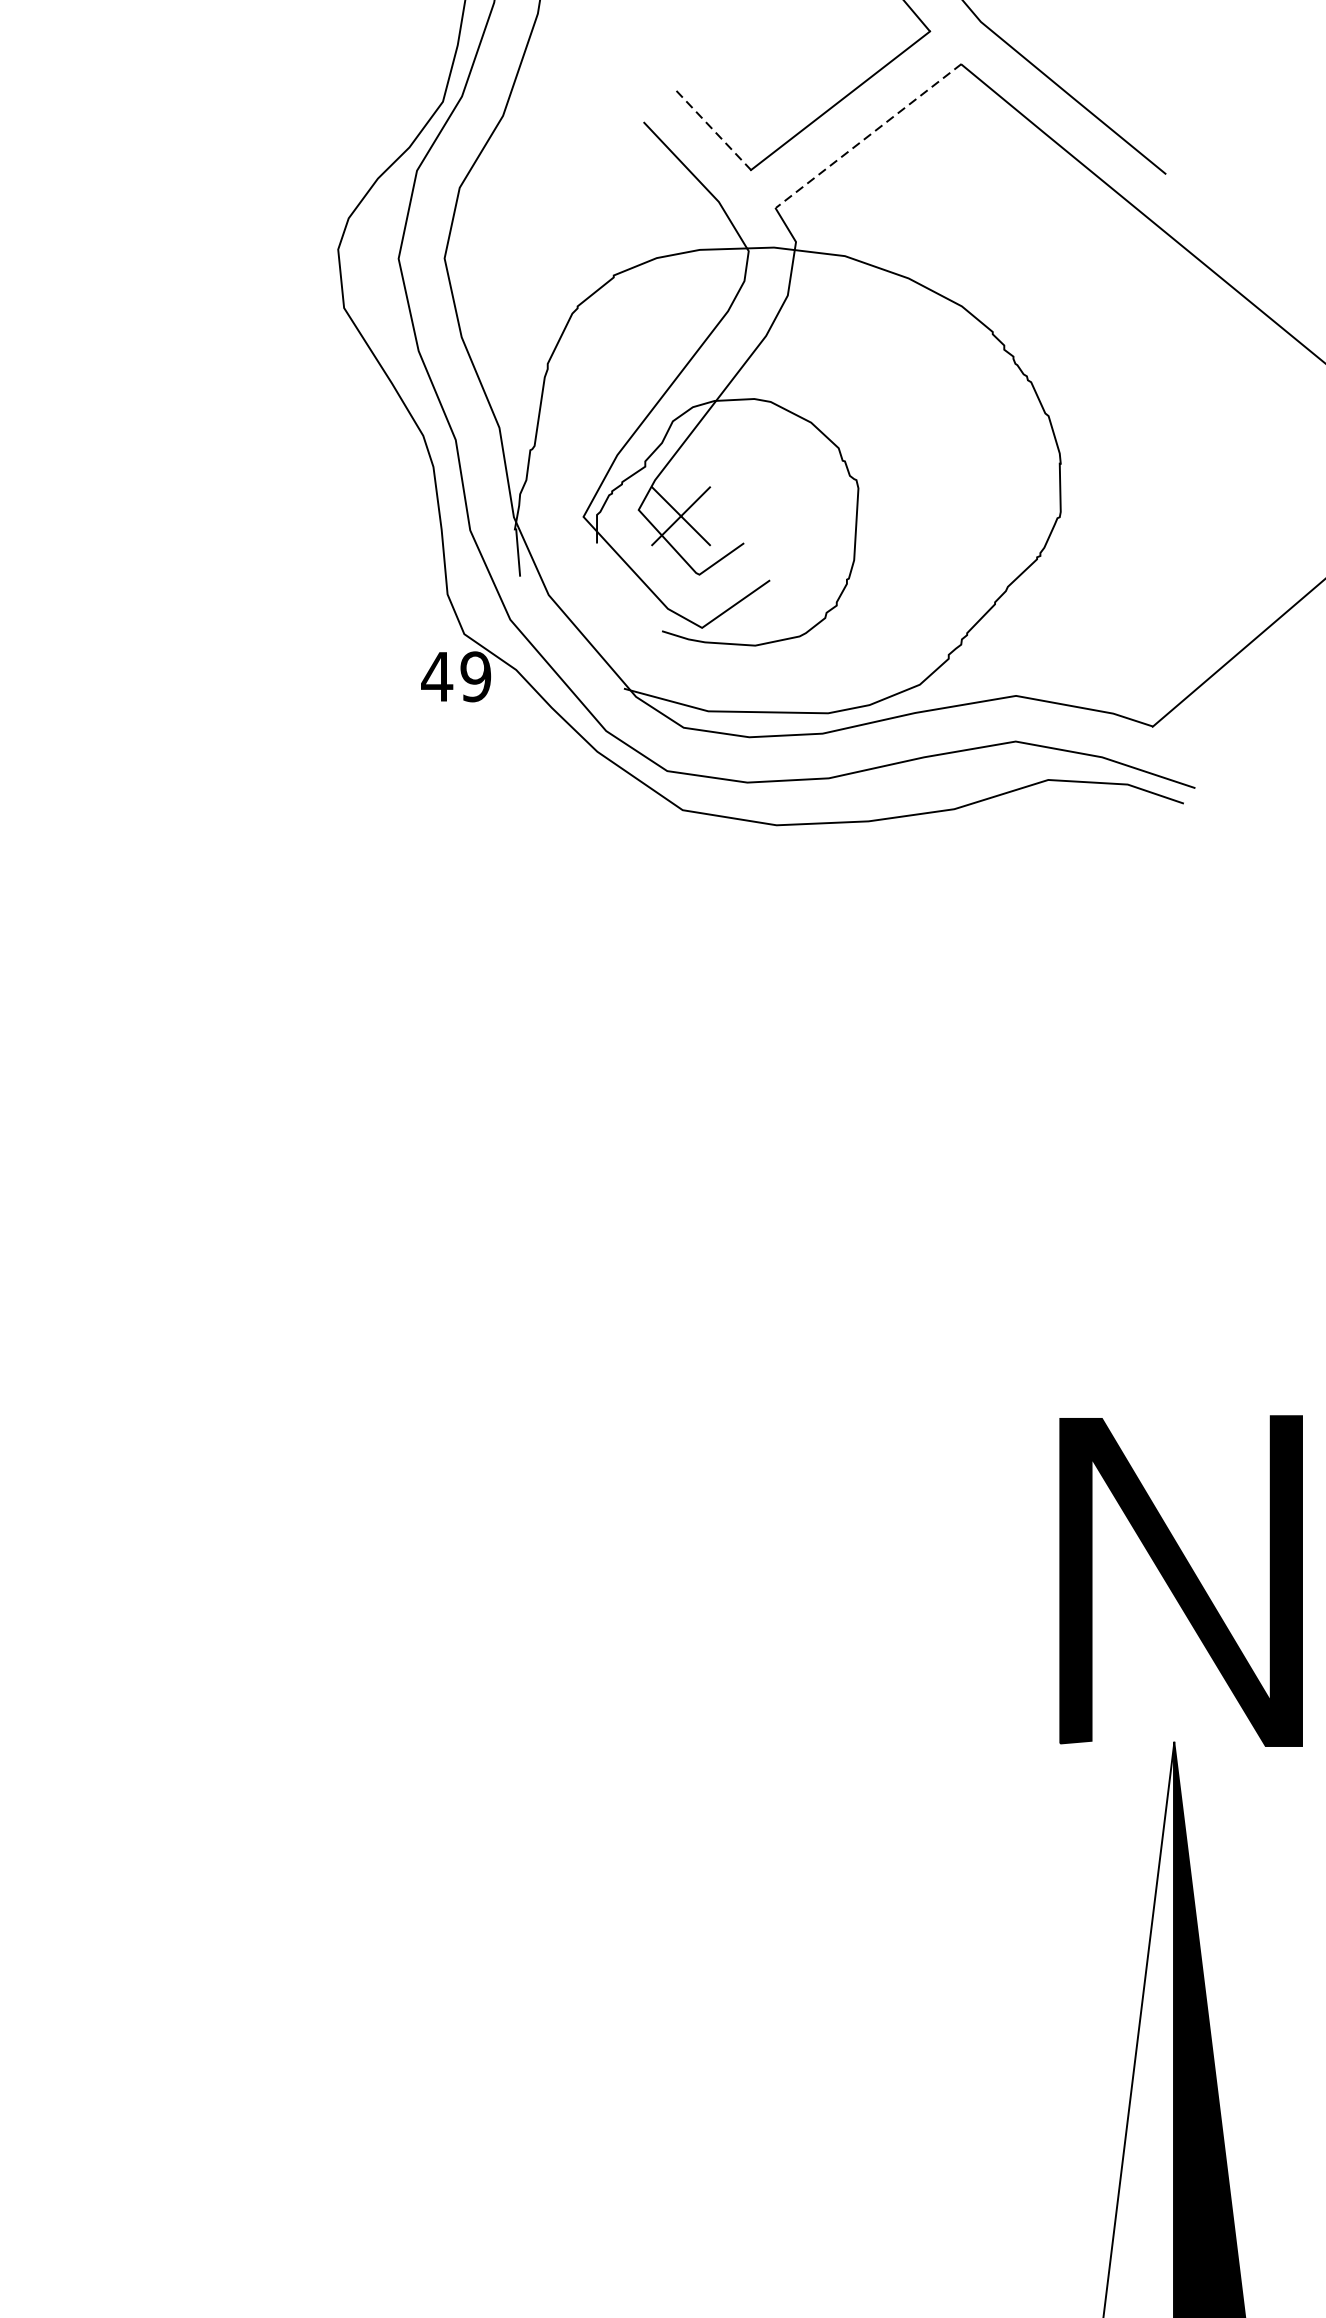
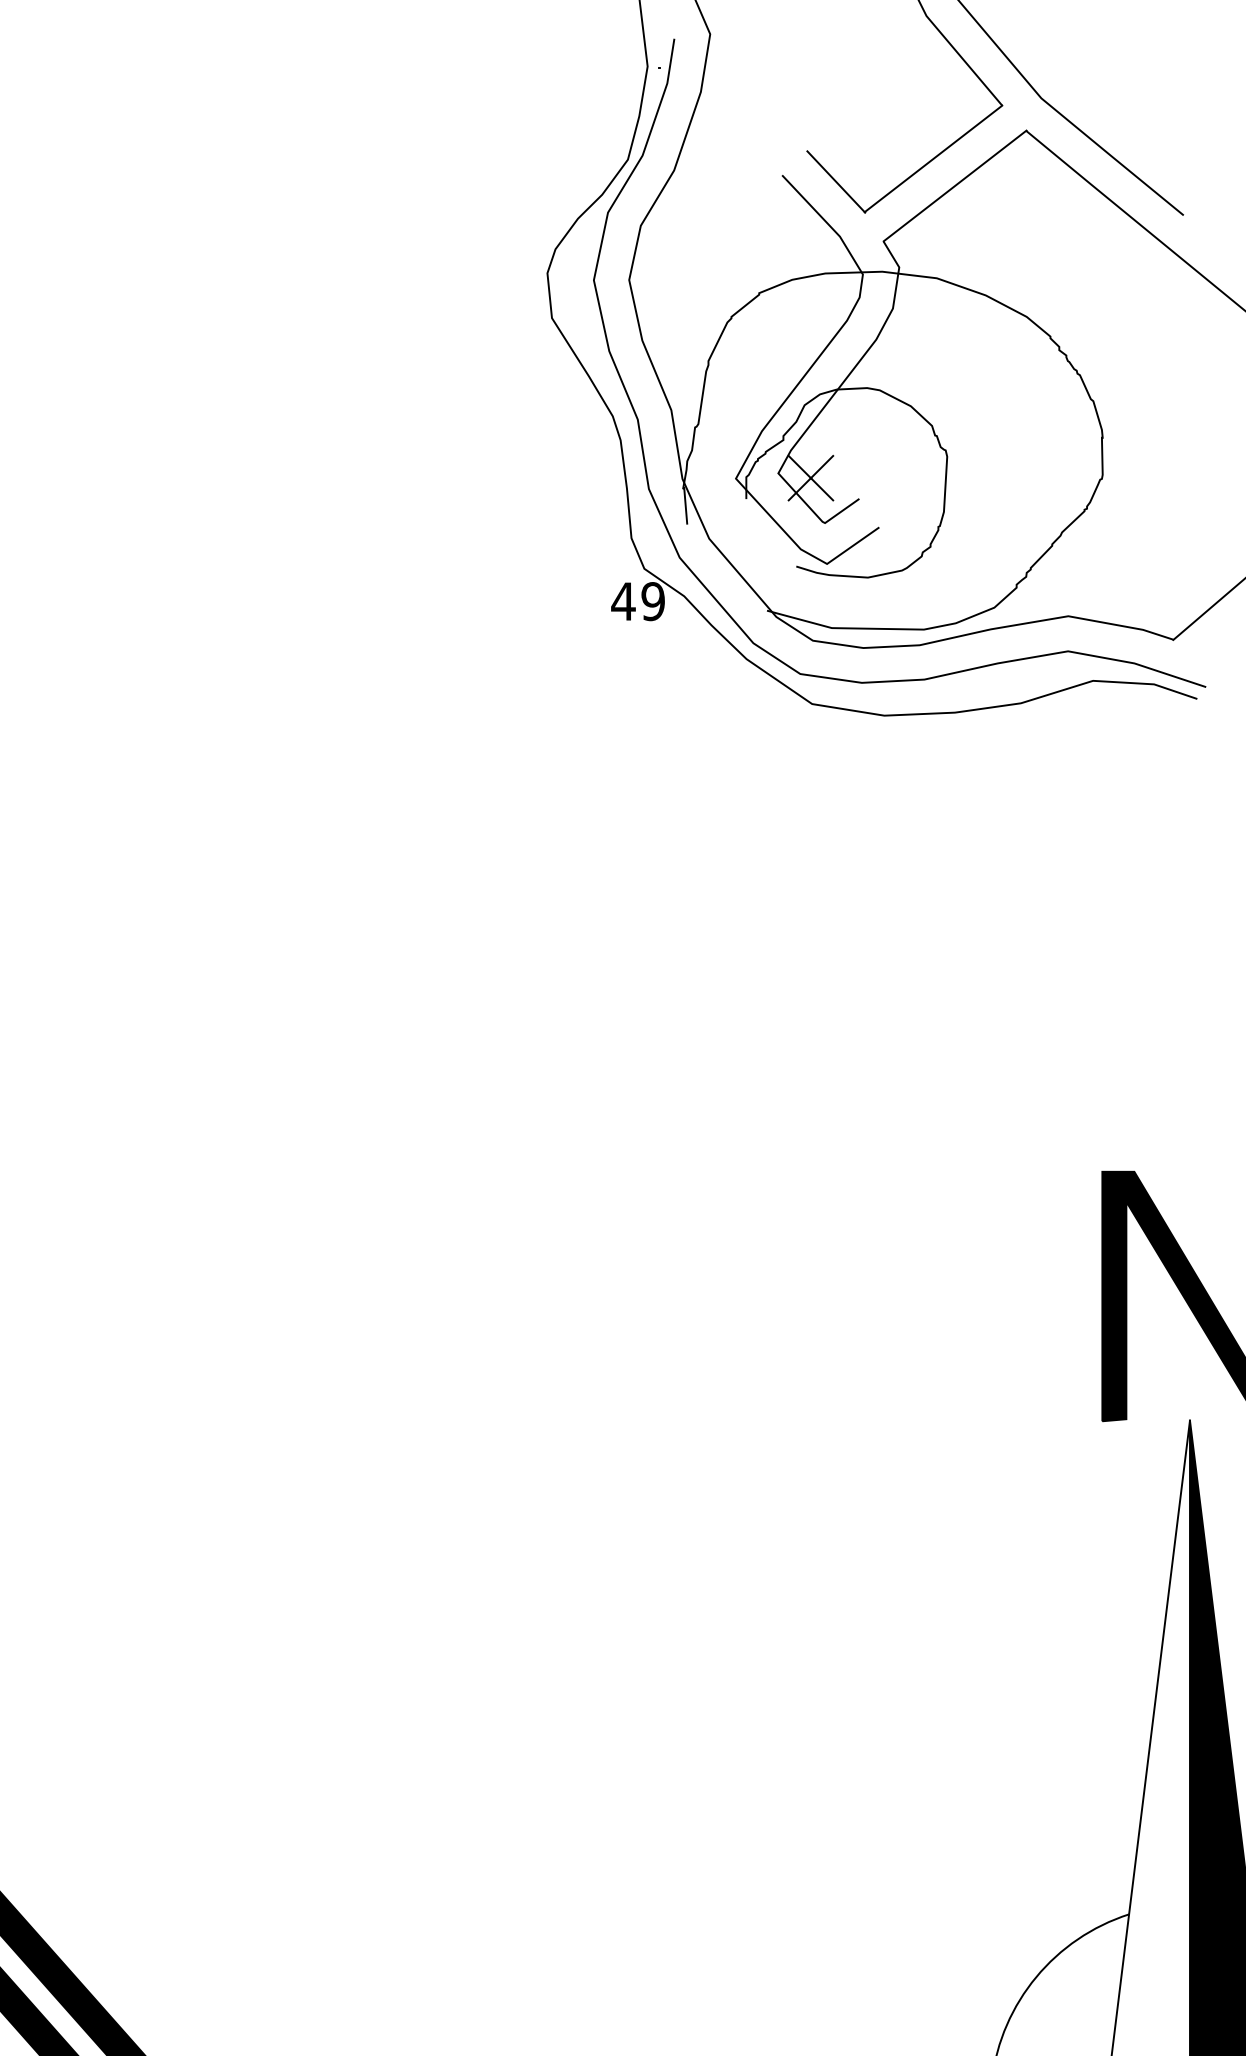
line: (714, 131) -> (836, 182), dashed -> solid
line: (867, 136) -> (954, 186), dashed -> solid

